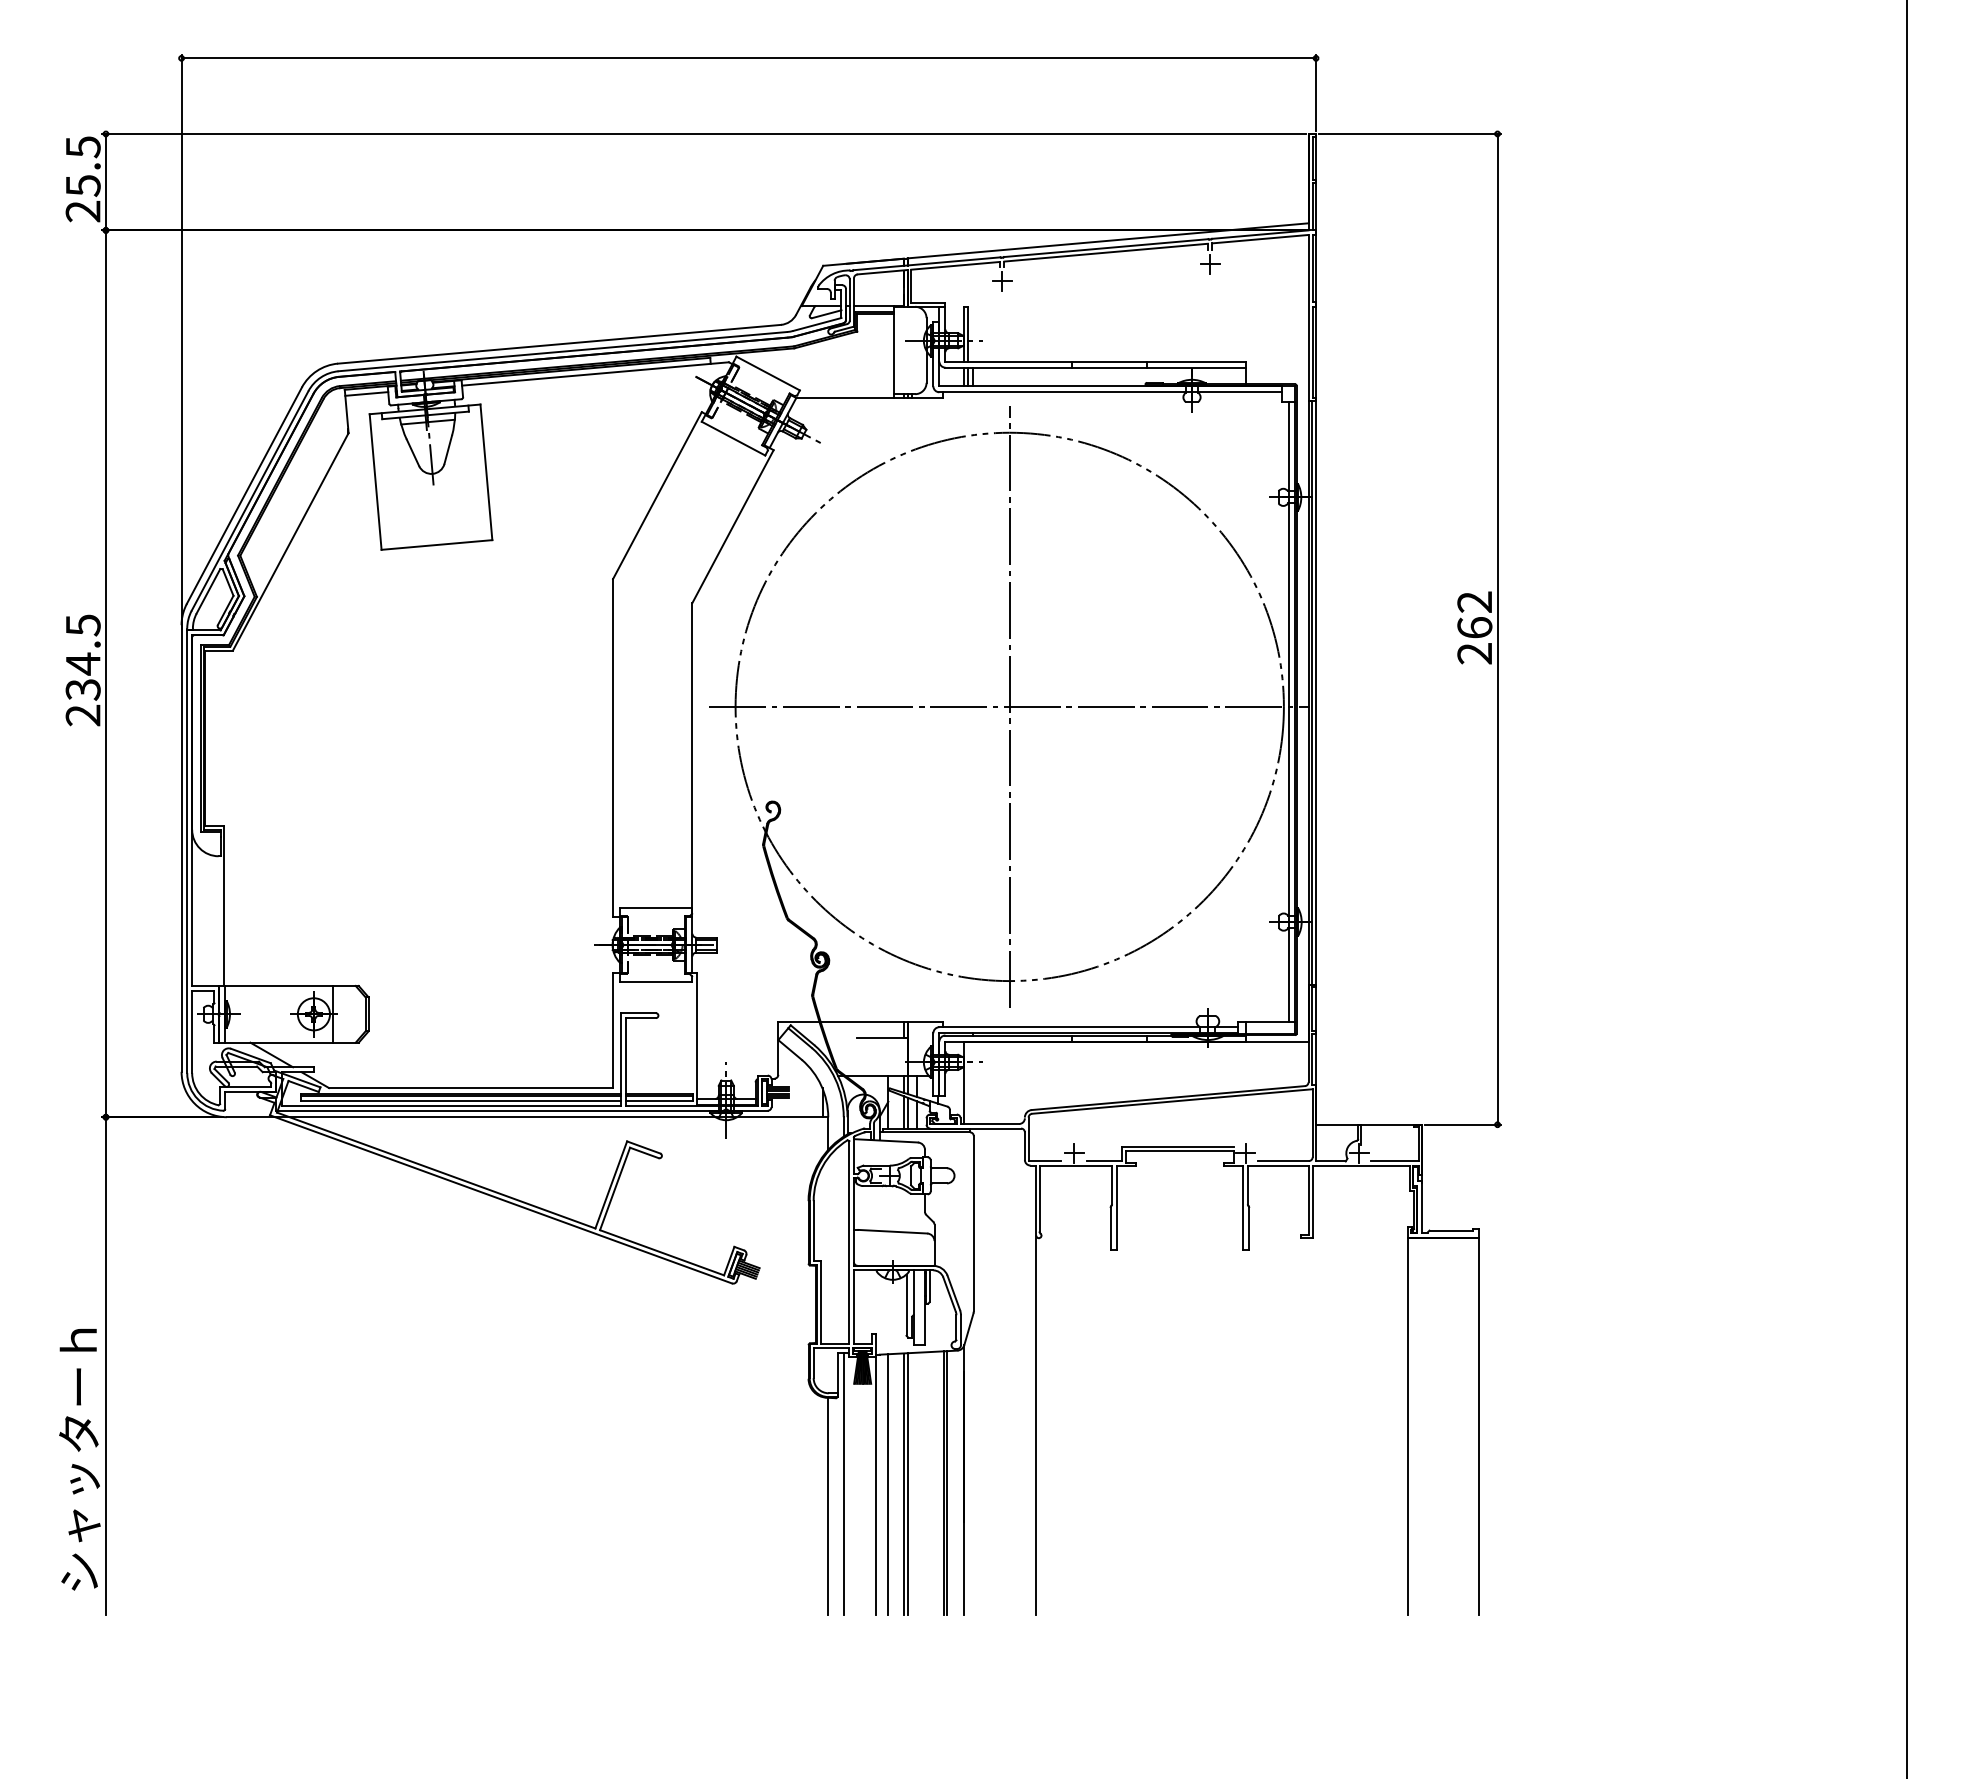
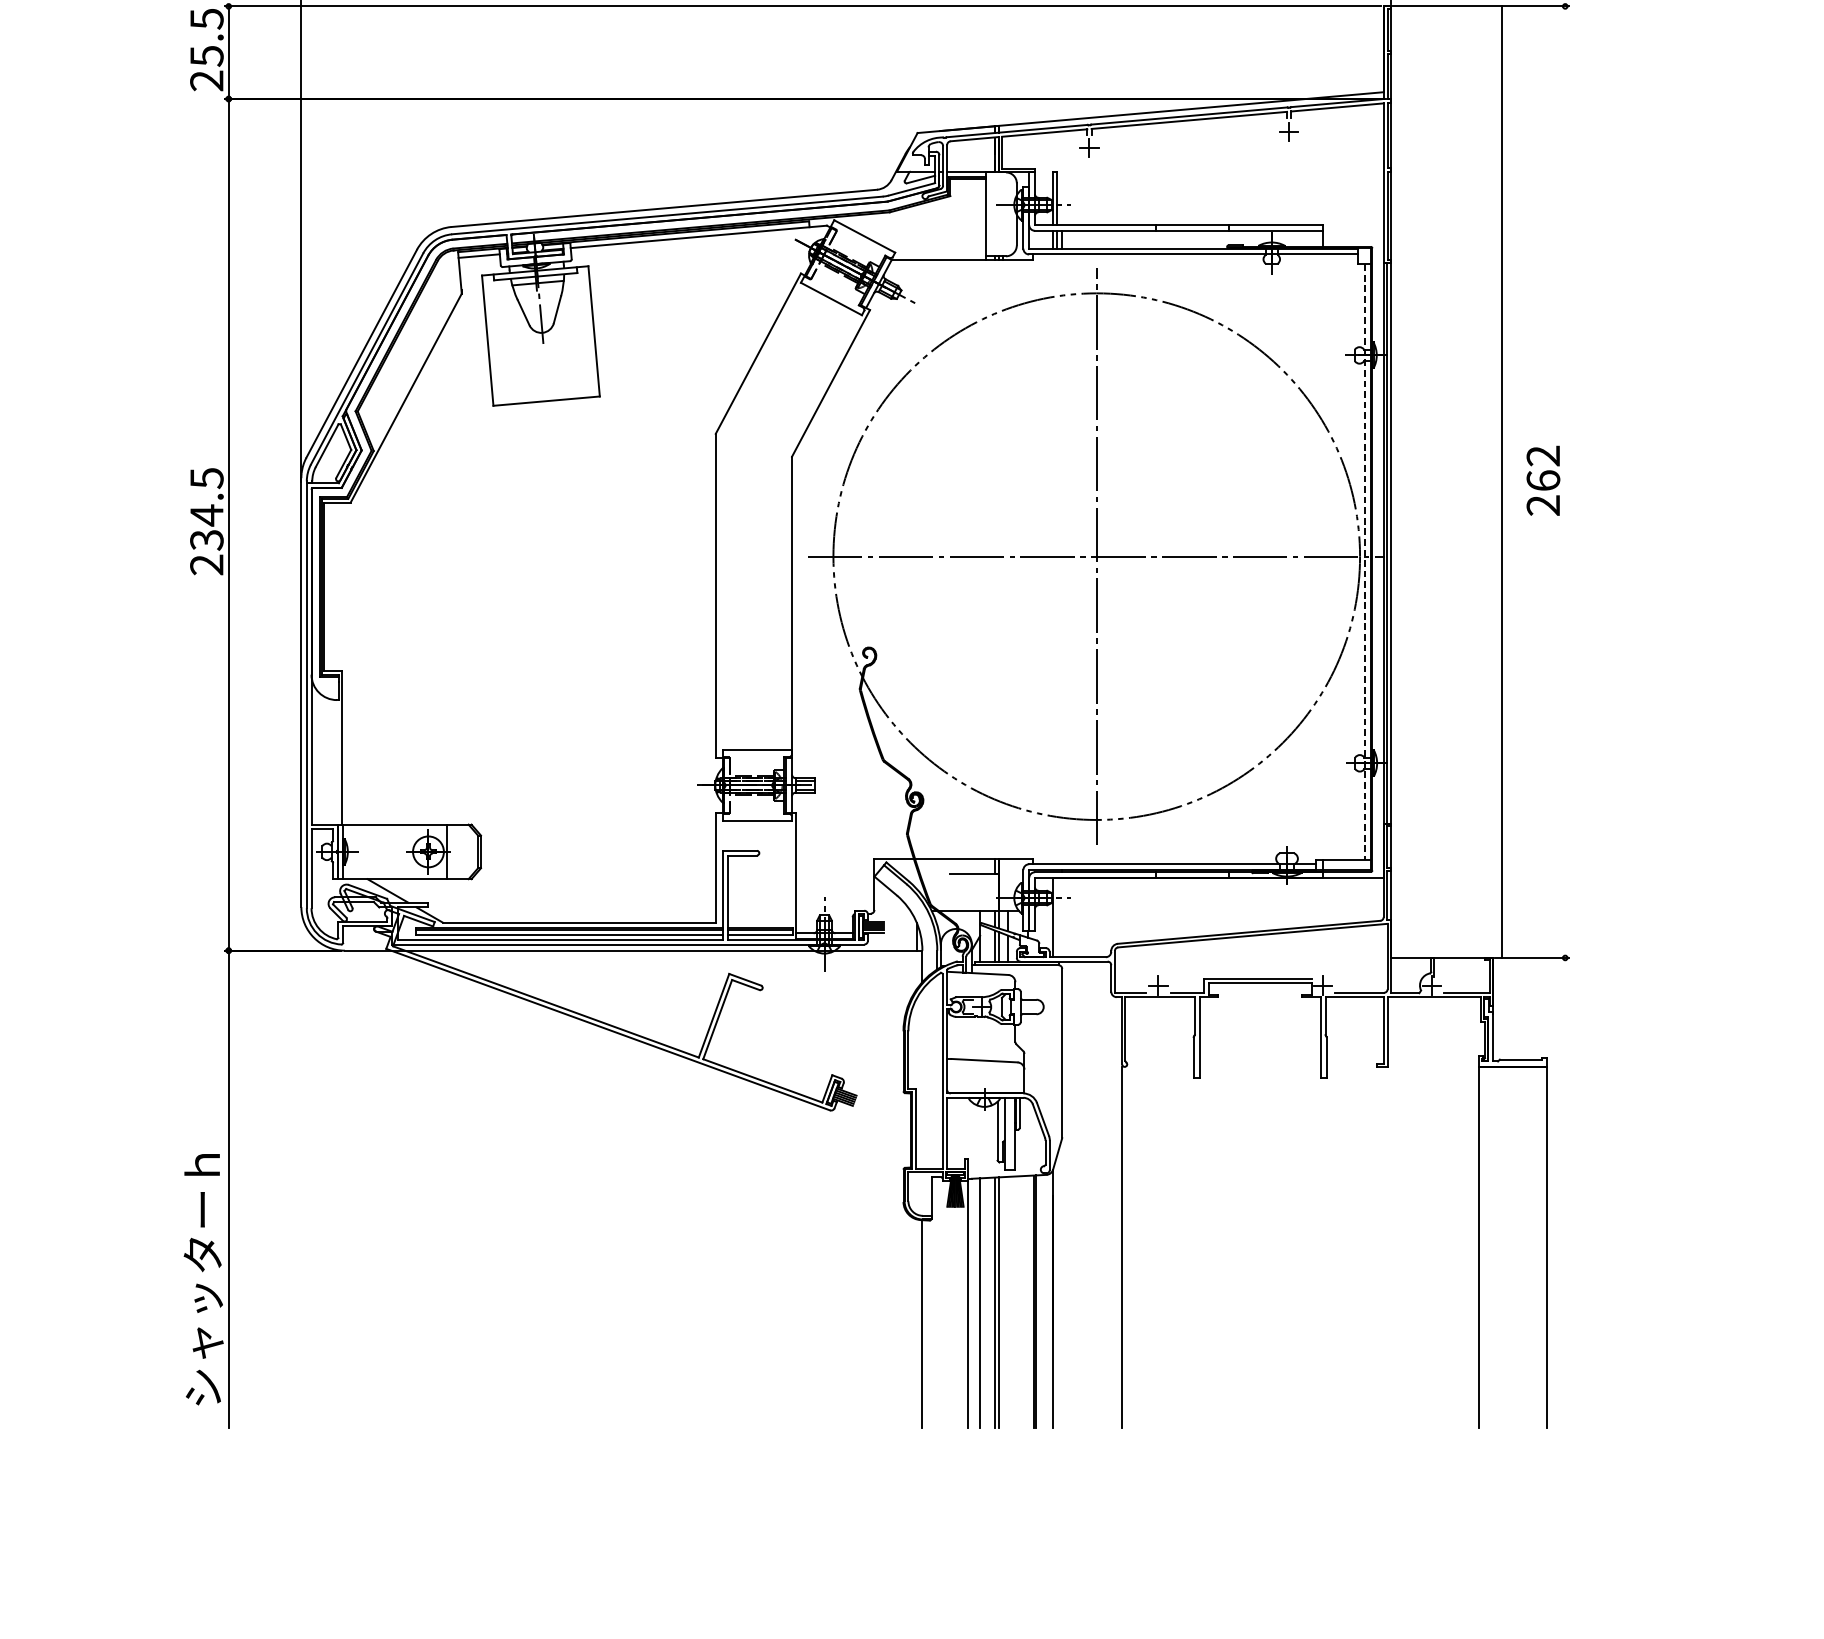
line: (1497, 628) -> (1501, 481), moved
line: (1289, 712) -> (1365, 562), solid -> dashed
line: (843, 1483) -> (937, 1302), removed

